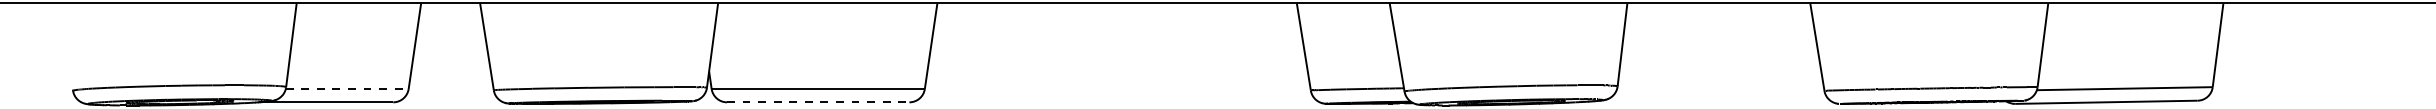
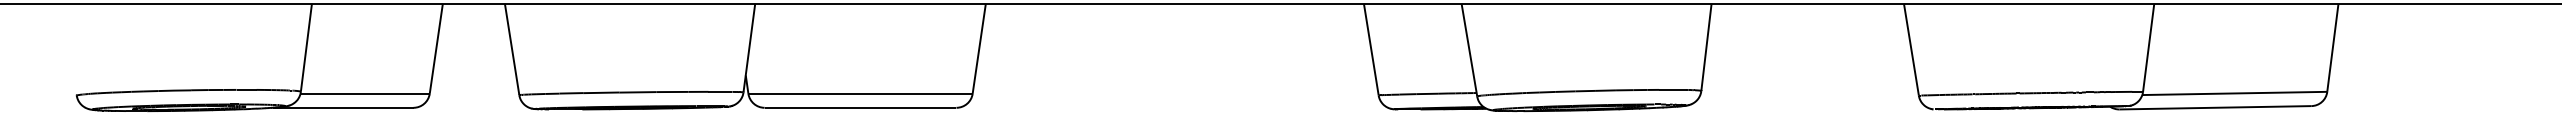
line: (347, 89) -> (365, 94), dashed -> solid
line: (818, 102) -> (860, 107), dashed -> solid

